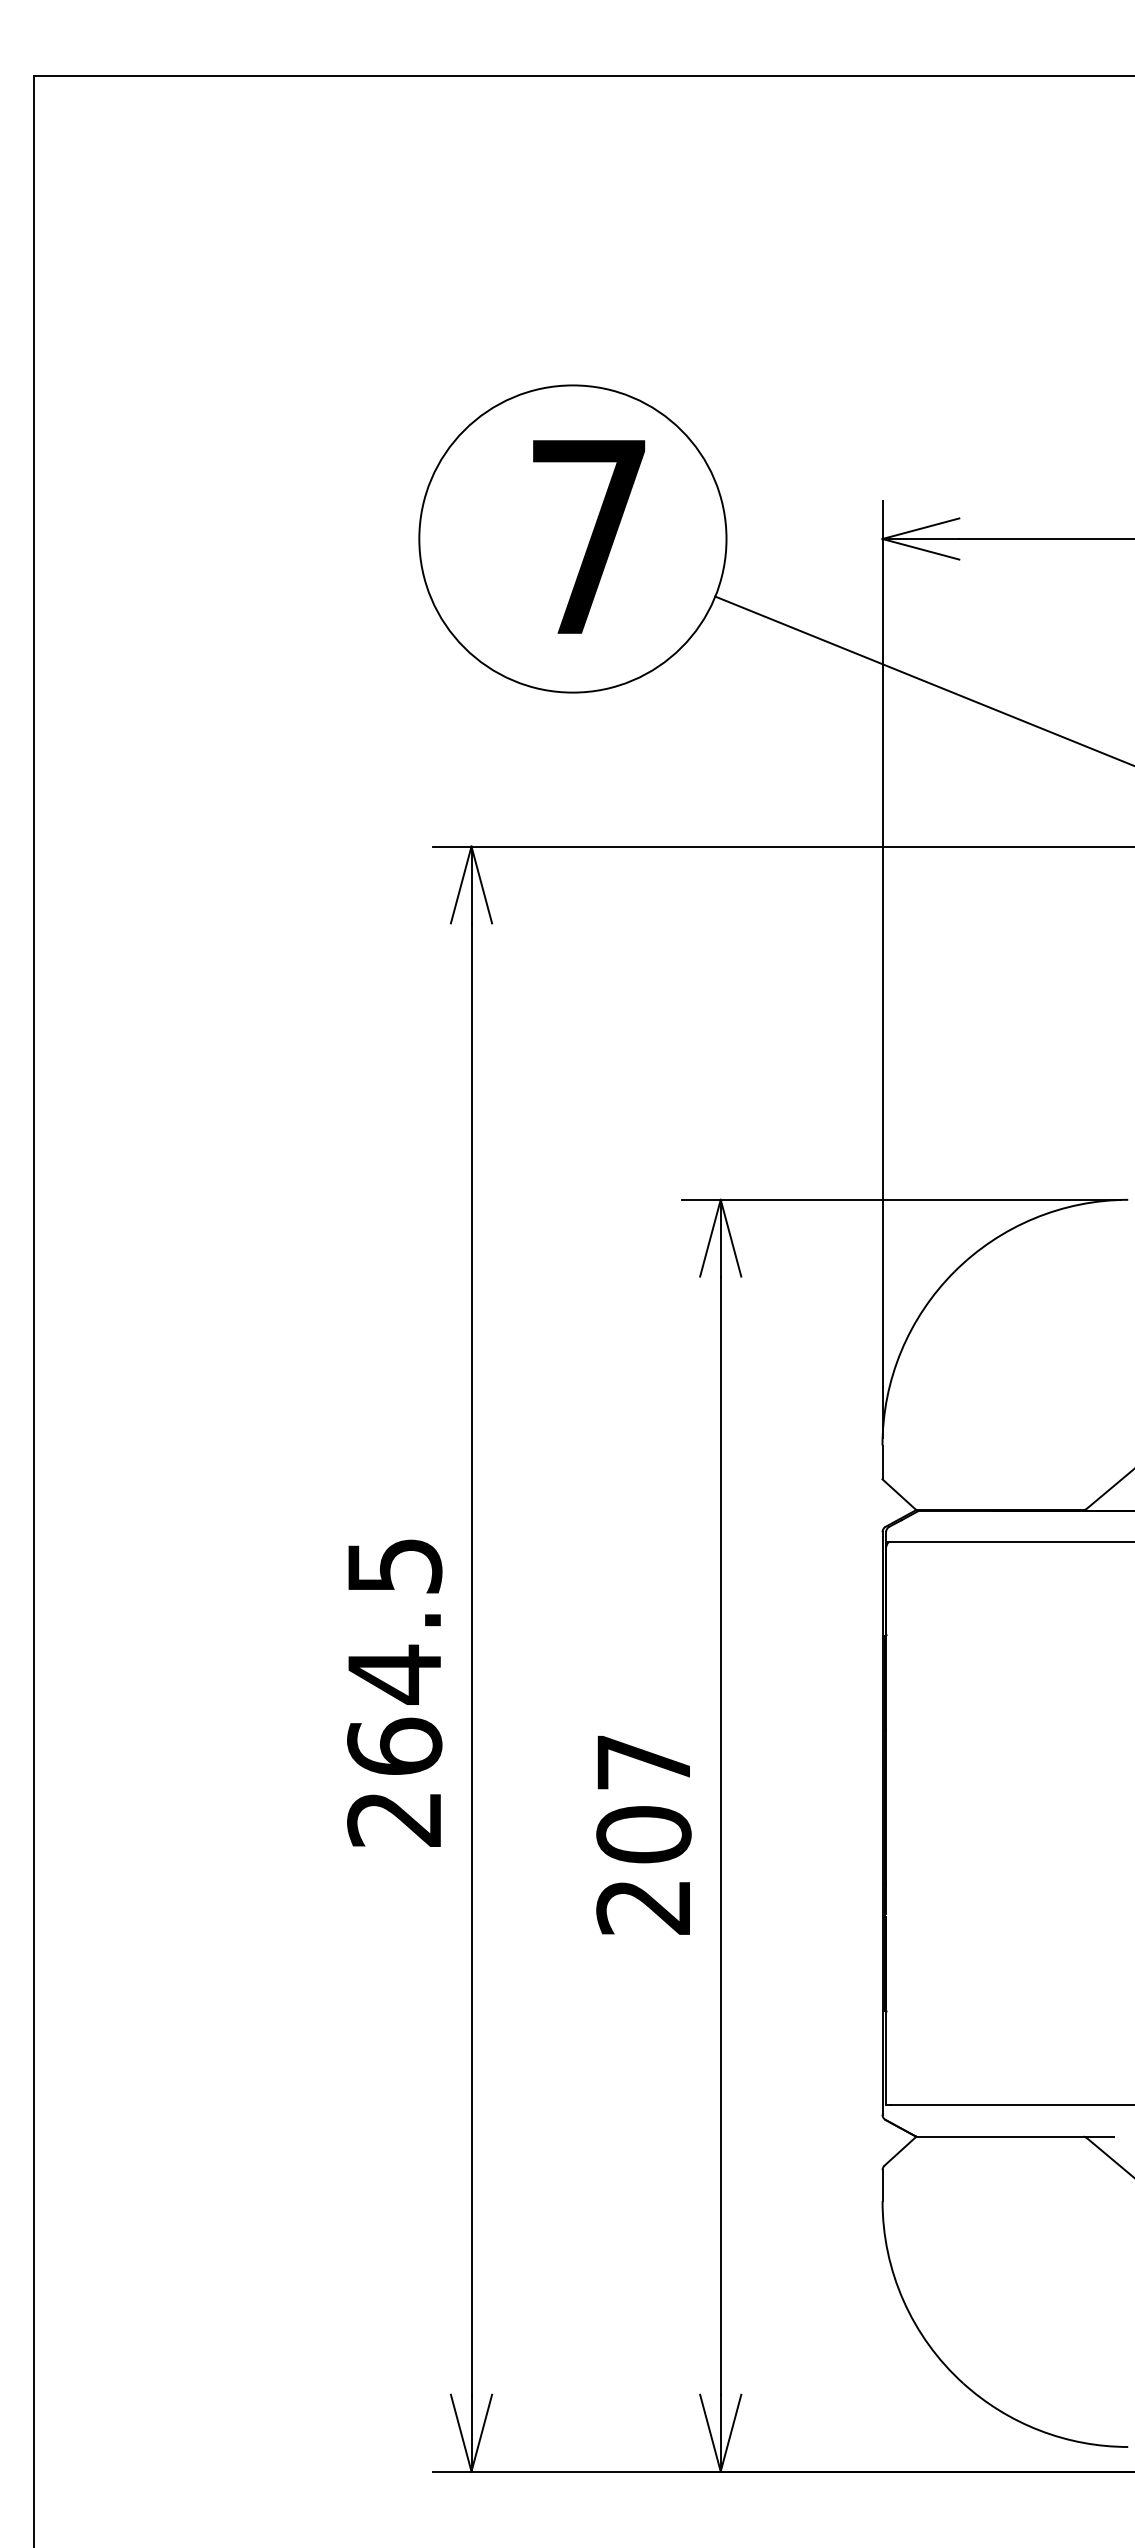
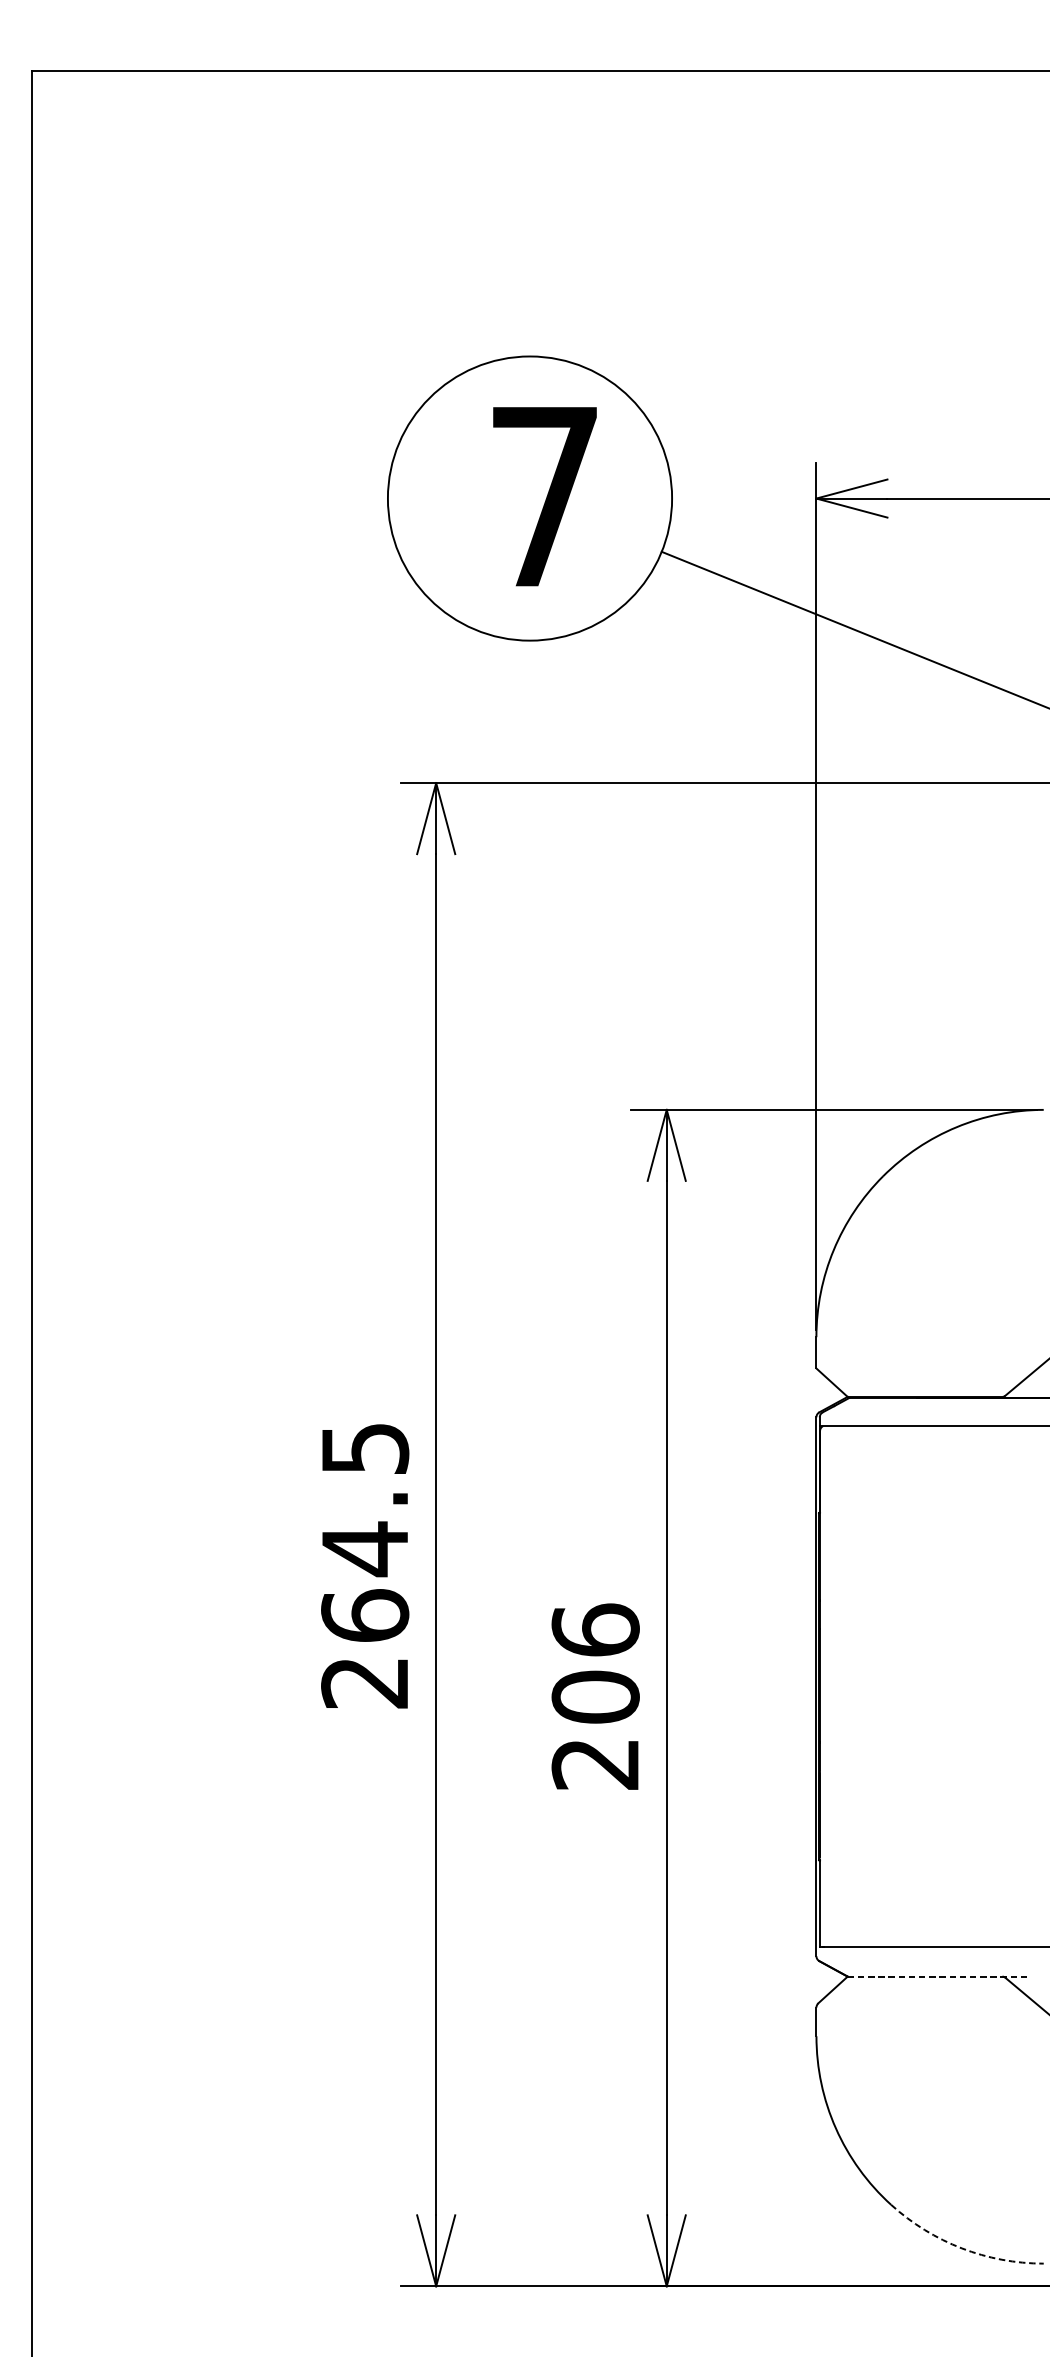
text: (643, 1761) -> (595, 1629), 207 -> 206
line: (1015, 2136) -> (939, 1976), solid -> dashed
arc: (1039, 2430) -> (961, 2248), solid -> dashed

